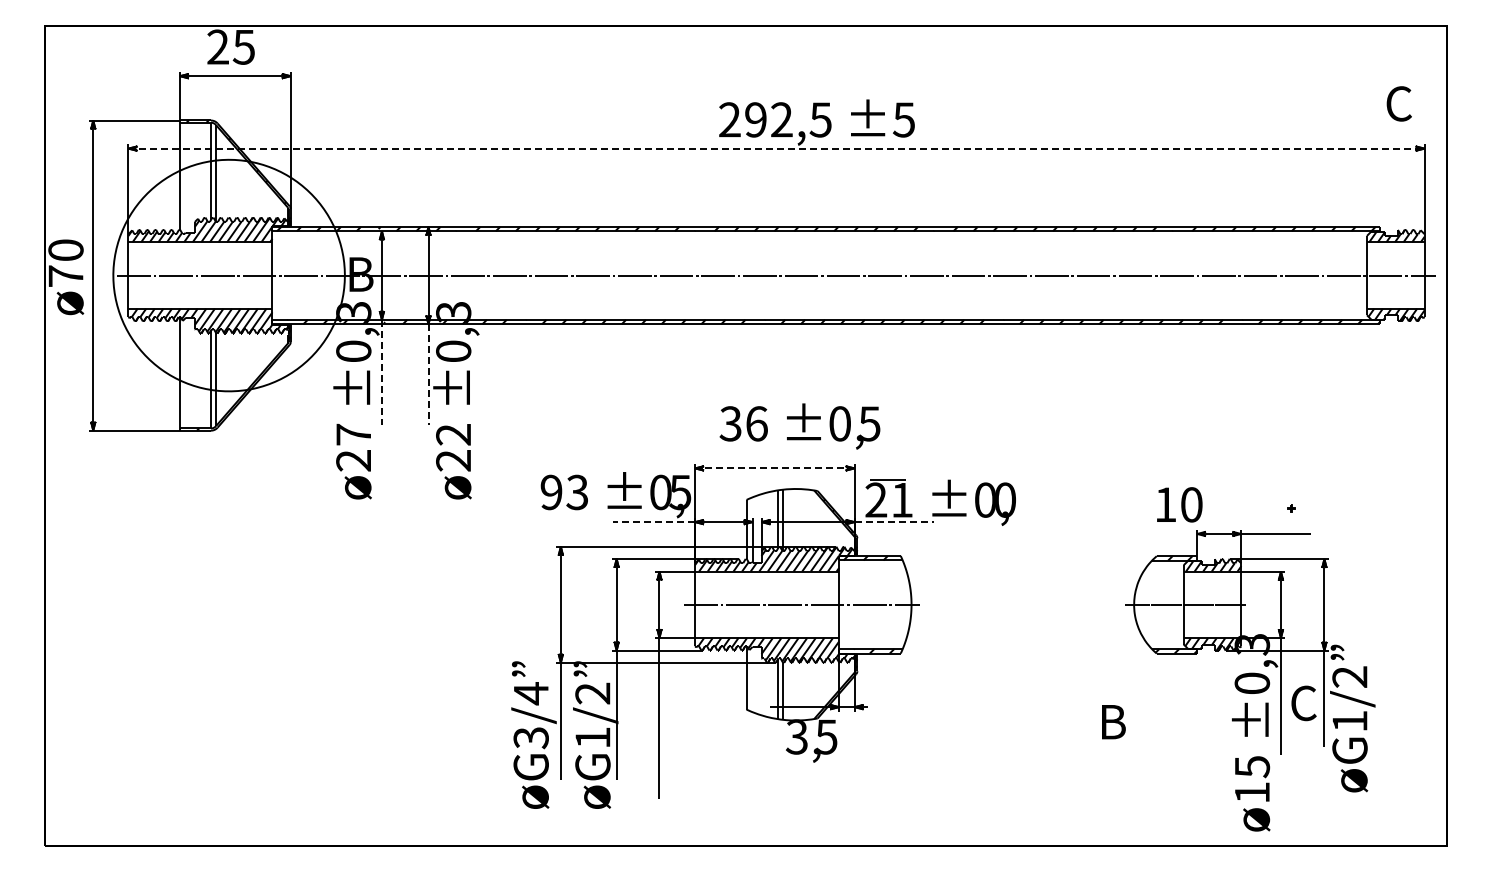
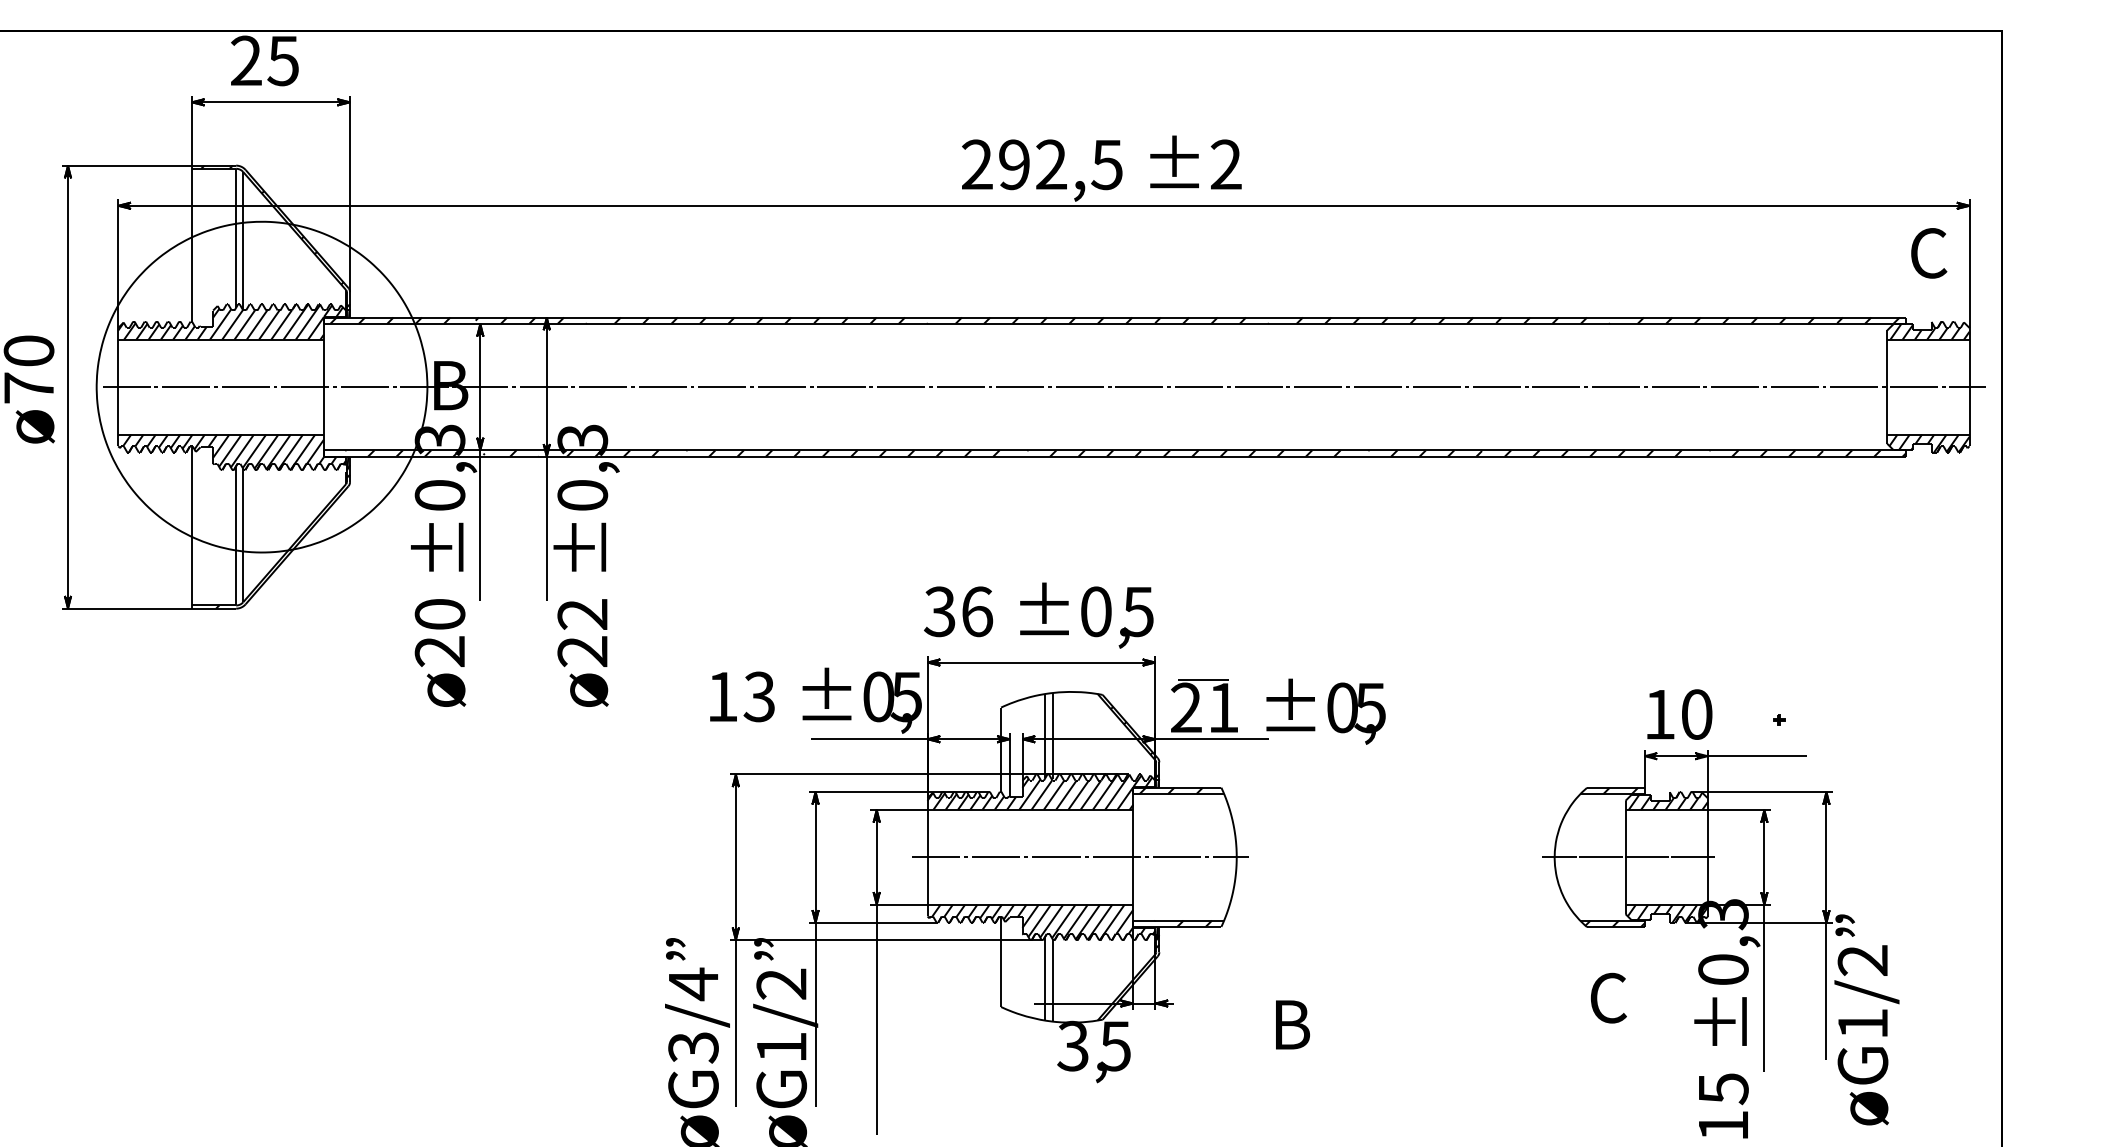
text: (1398, 103) -> (1927, 252), moved
text: (903, 119) -> (1225, 164), ±5 -> ±2
line: (777, 148) -> (1045, 205), dashed -> solid
line: (381, 372) -> (479, 525), dashed -> solid
line: (428, 374) -> (546, 528), dashed -> solid
text: (799, 426) -> (1038, 615), moved
text: (353, 434) -> (439, 614), ø27 -> ø20
line: (774, 468) -> (1041, 662), dashed -> solid
text: (551, 492) -> (722, 696), 93 -> 13
text: (1004, 499) -> (1369, 706), 0 -> 5
text: (1179, 504) -> (1679, 714), moved
line: (654, 522) -> (869, 739), dashed -> solid
line: (894, 522) -> (1212, 739), dashed -> solid
text: (1303, 703) -> (1608, 998), moved
text: (1113, 722) -> (1292, 1025), moved

